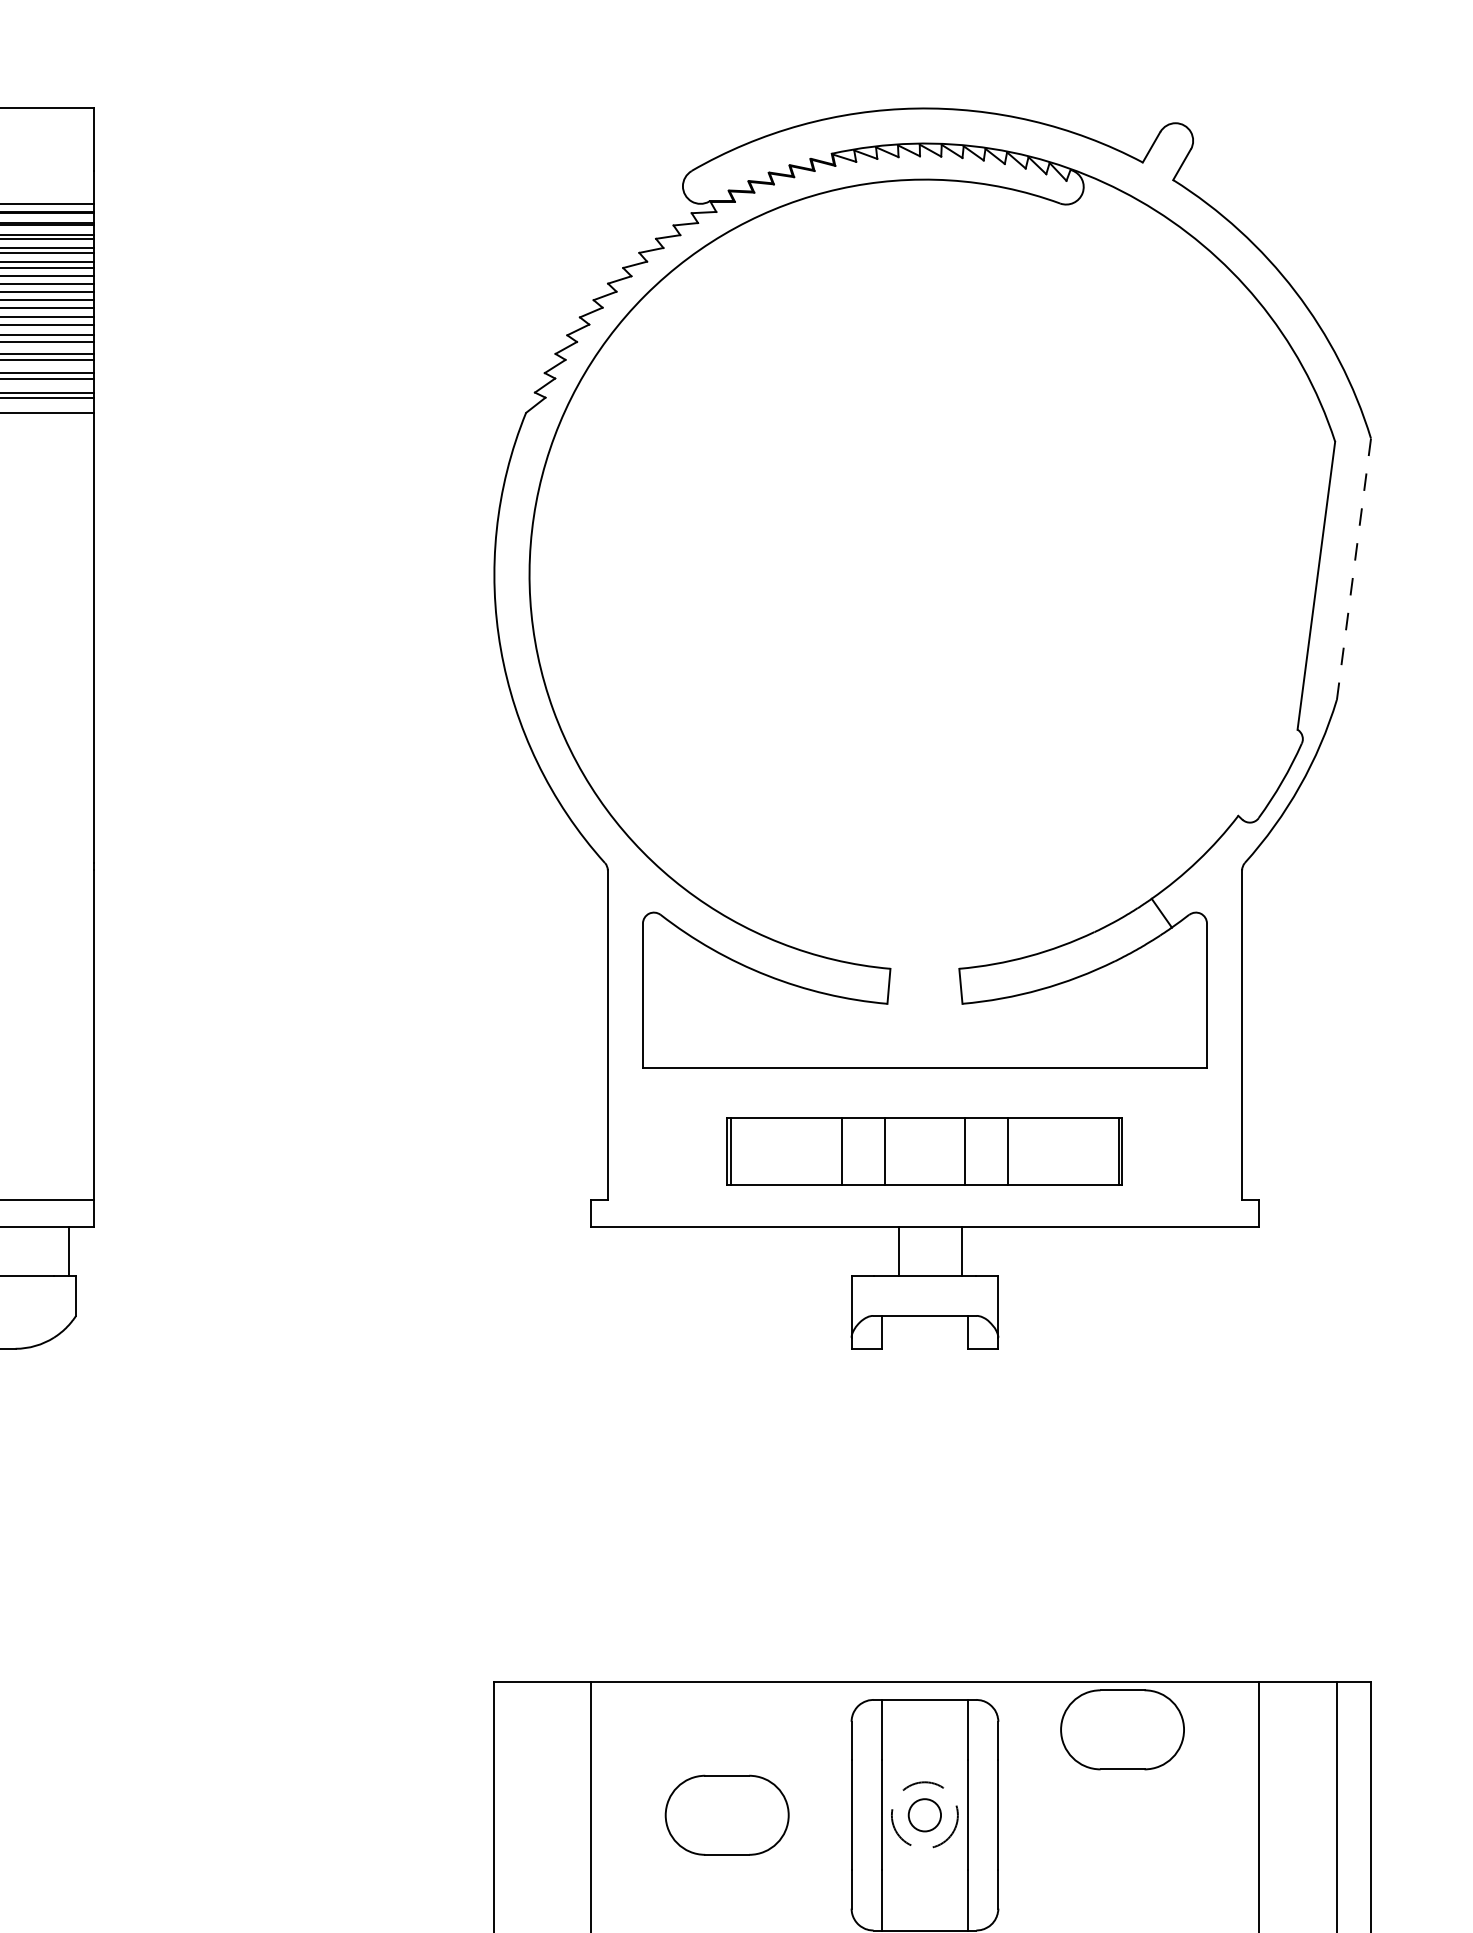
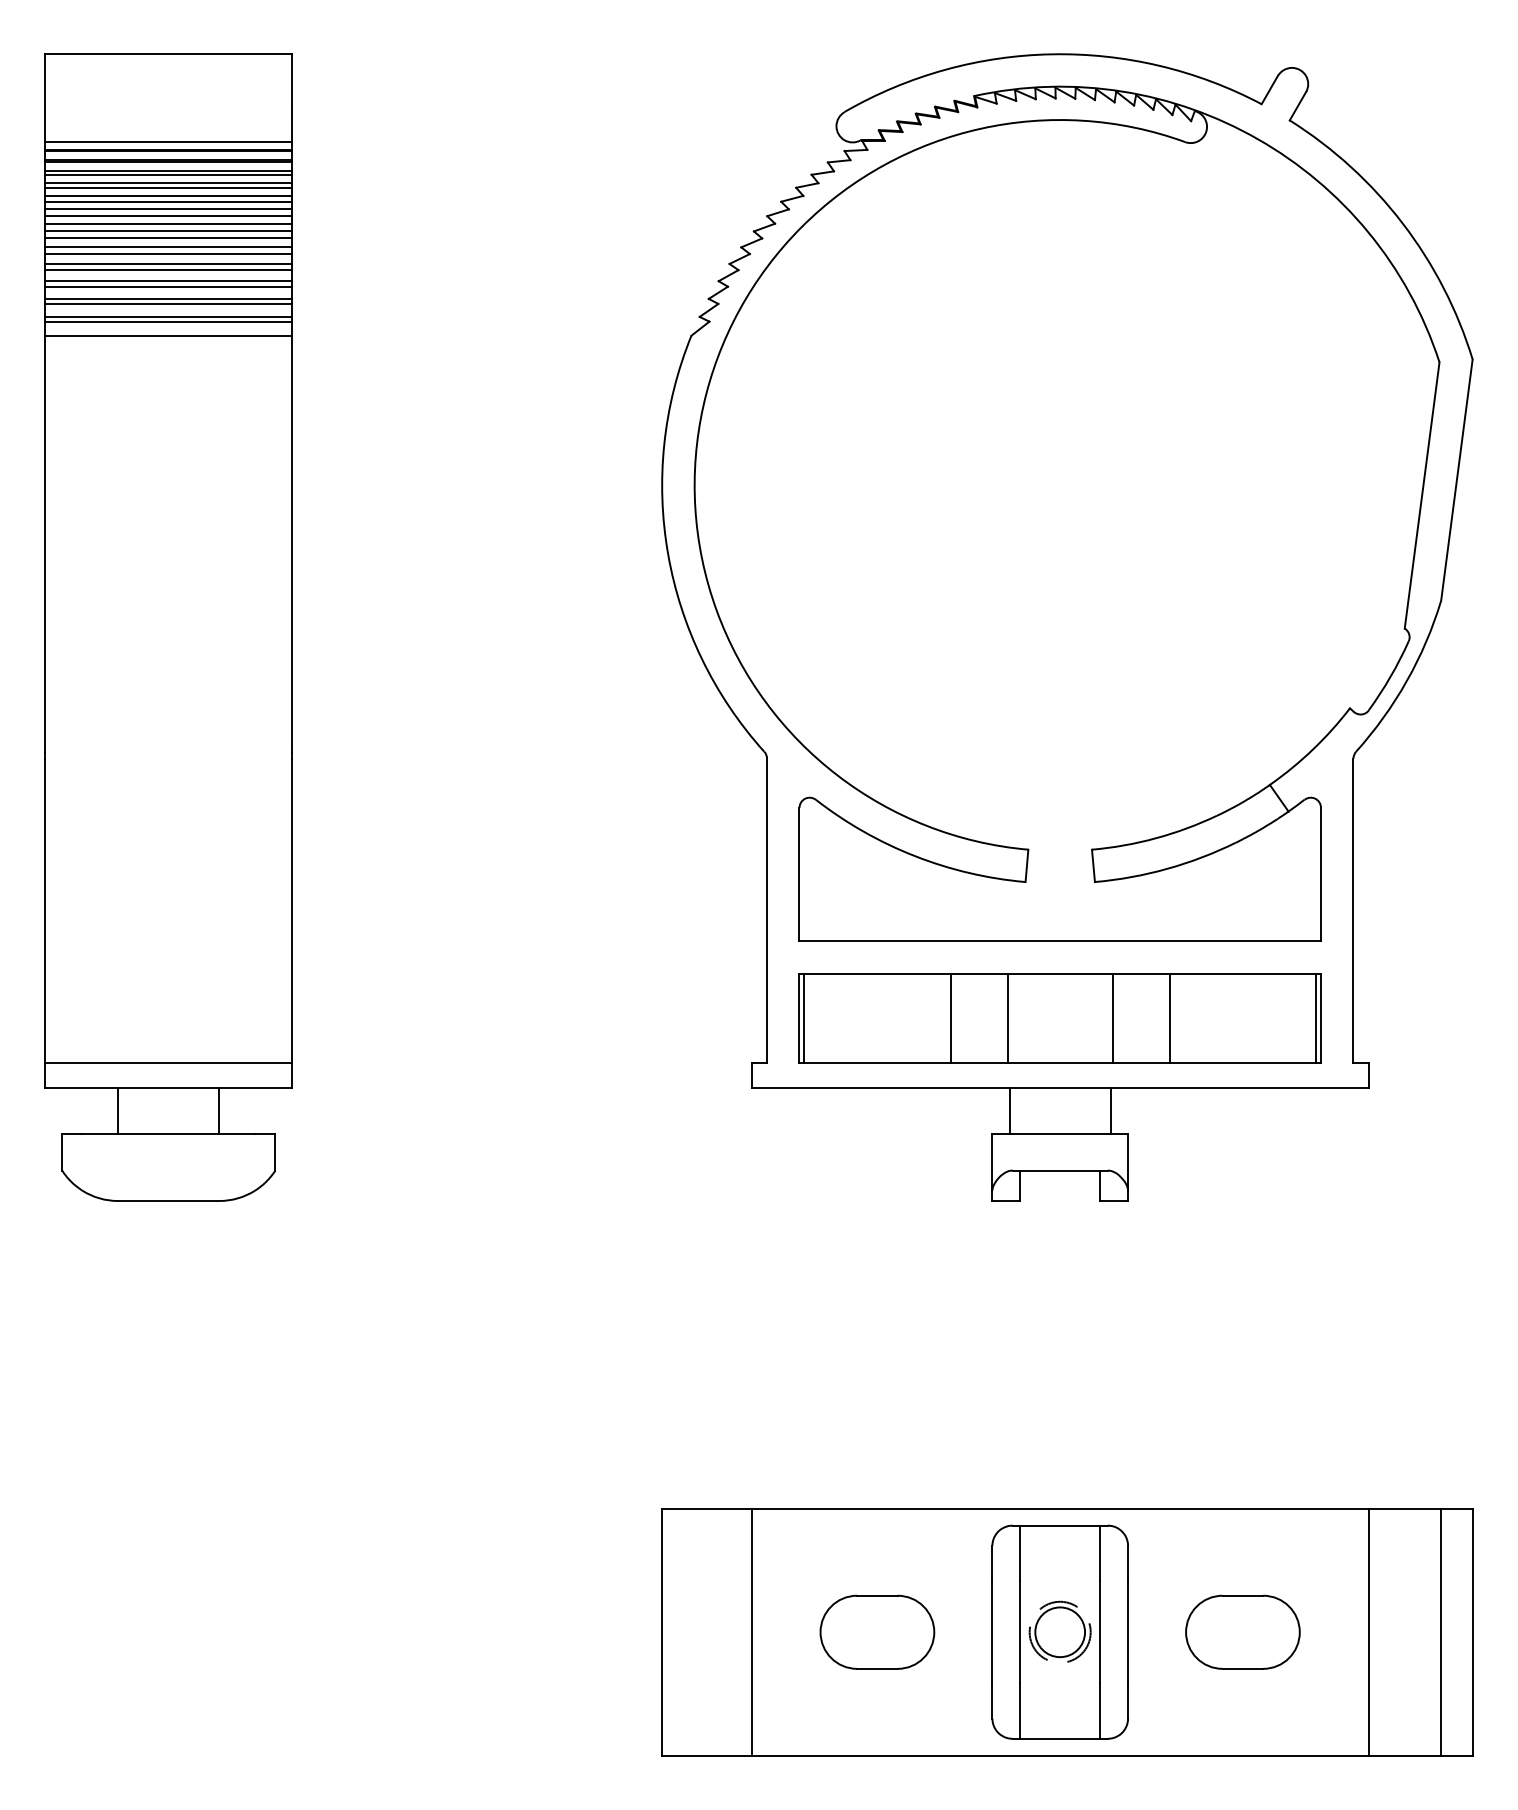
line: (1353, 569) -> (1456, 480), dashed -> solid
part: (924, 1151) -> (1059, 1018), size x1.43
line: (68, 1251) -> (219, 1111), moved
line: (899, 1251) -> (1111, 1111), moved
line: (962, 1251) -> (1009, 1111), moved
part: (1122, 1728) -> (1242, 1631), moved
circle: (925, 1815) -> (1060, 1632), size x1.67

